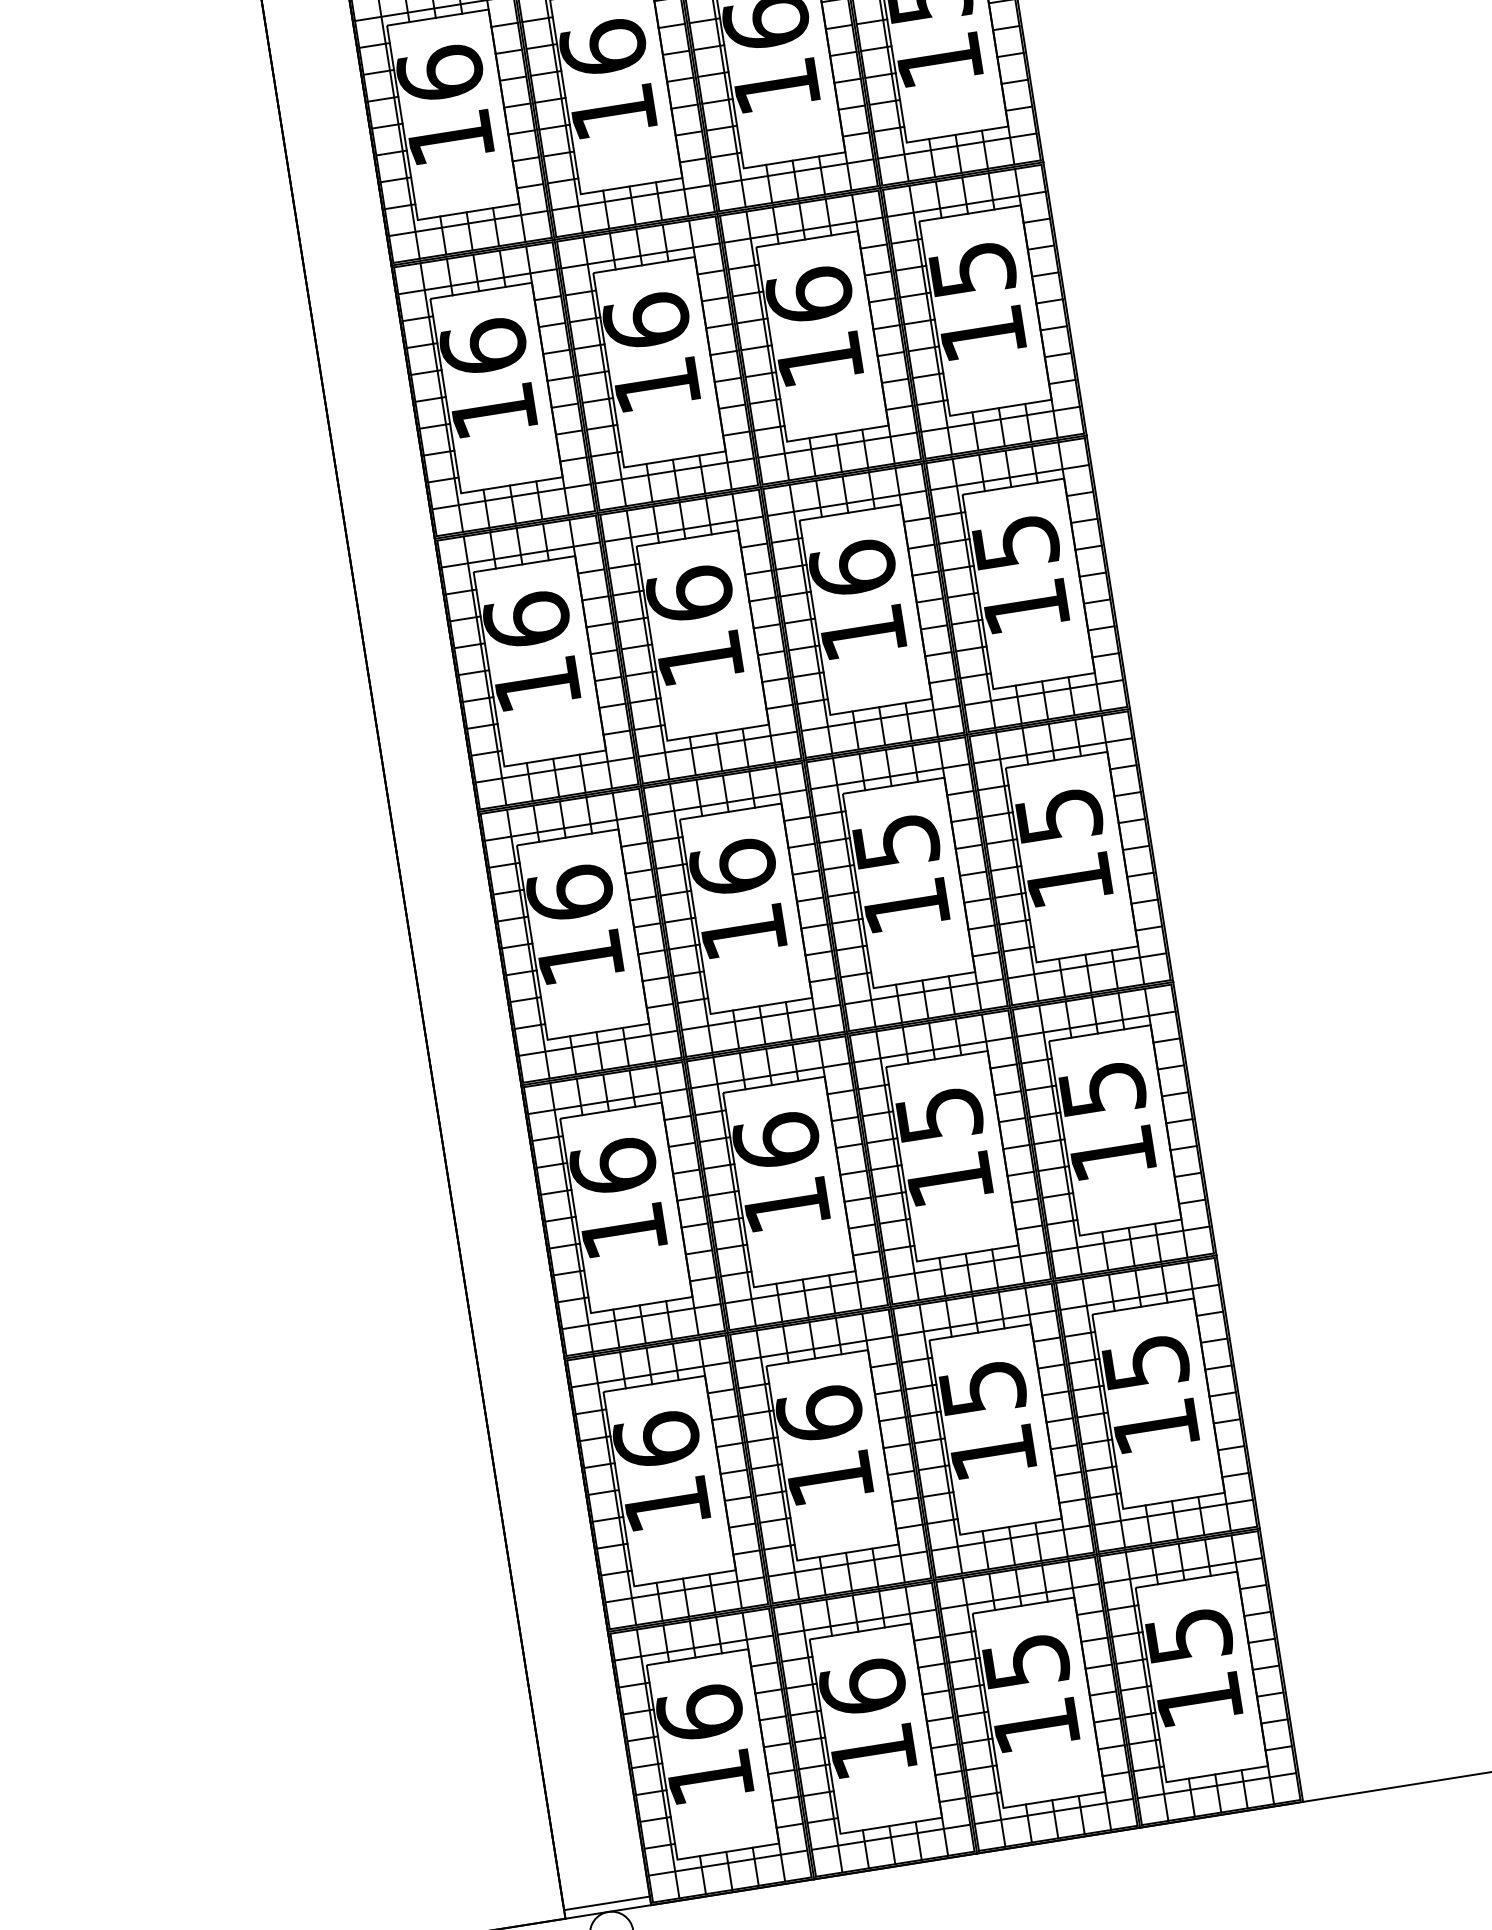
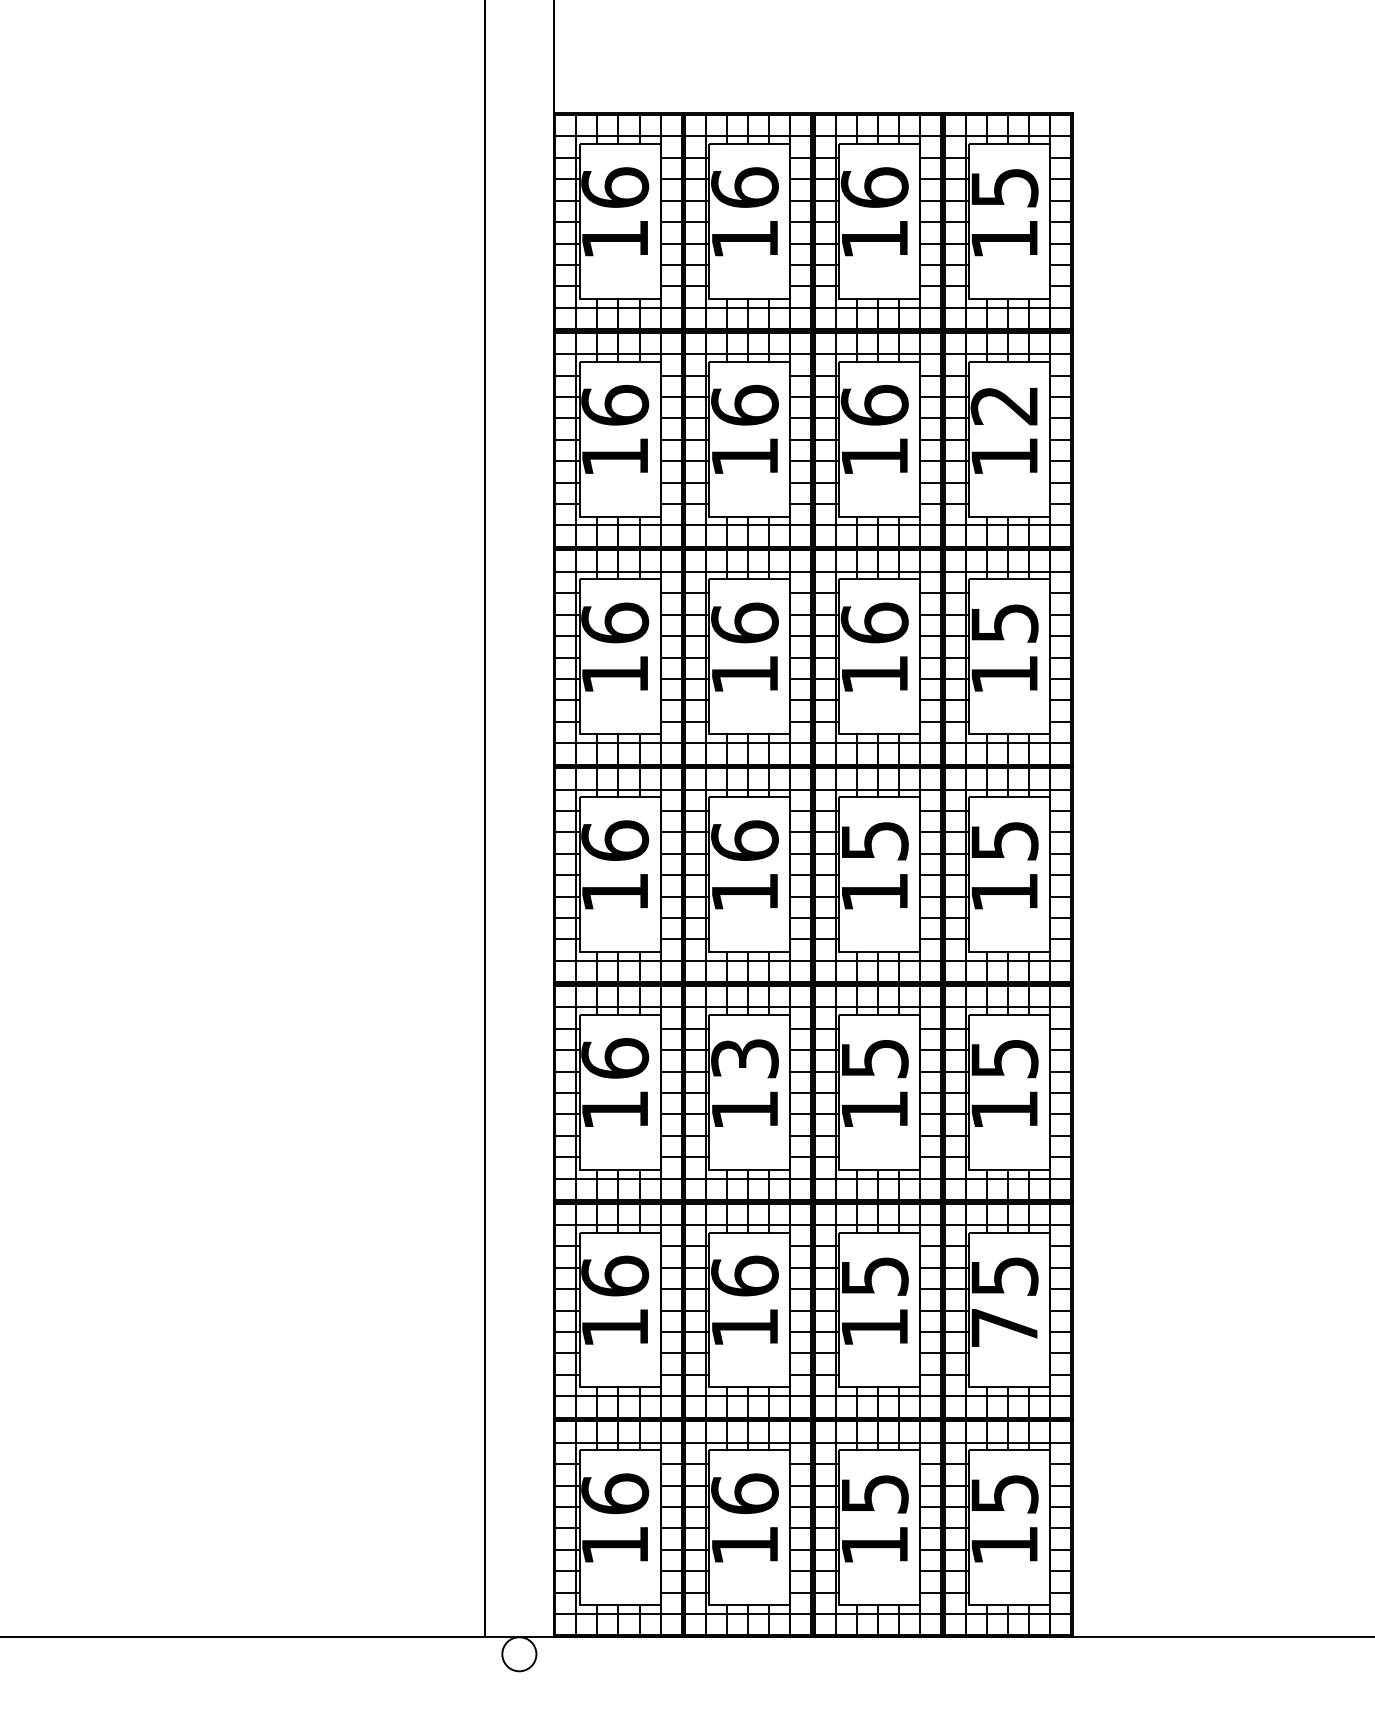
text: (972, 269) -> (1004, 405), 15 -> 12
text: (775, 1140) -> (744, 1058), 16 -> 13
text: (1155, 1426) -> (1004, 1327), 15 -> 75
line: (607, 1903) -> (519, 1630), removed

